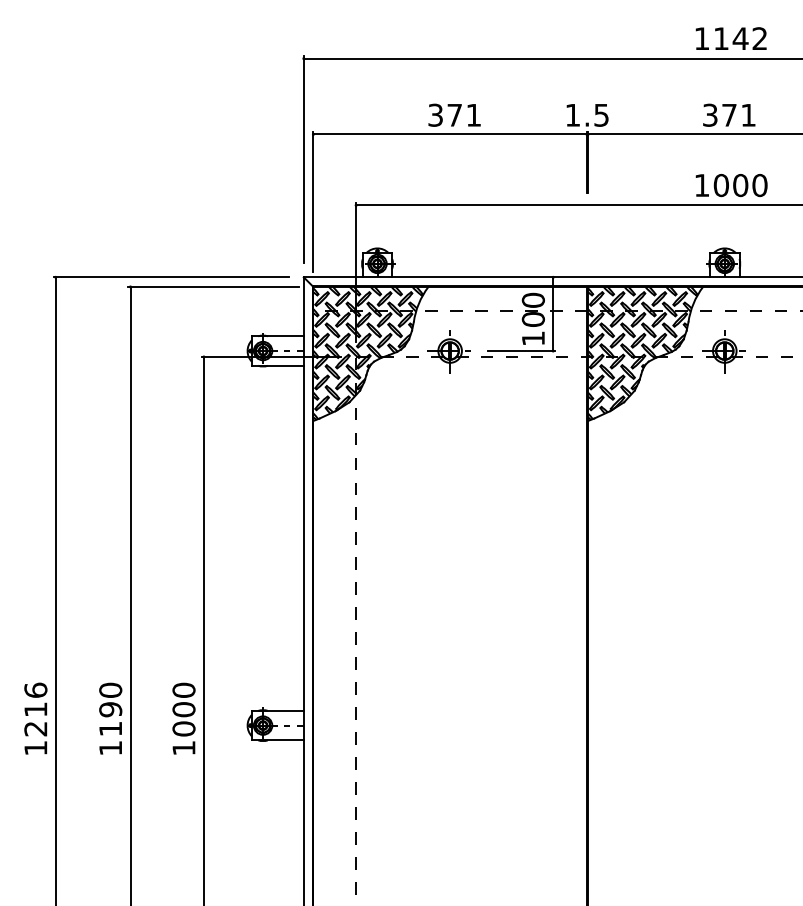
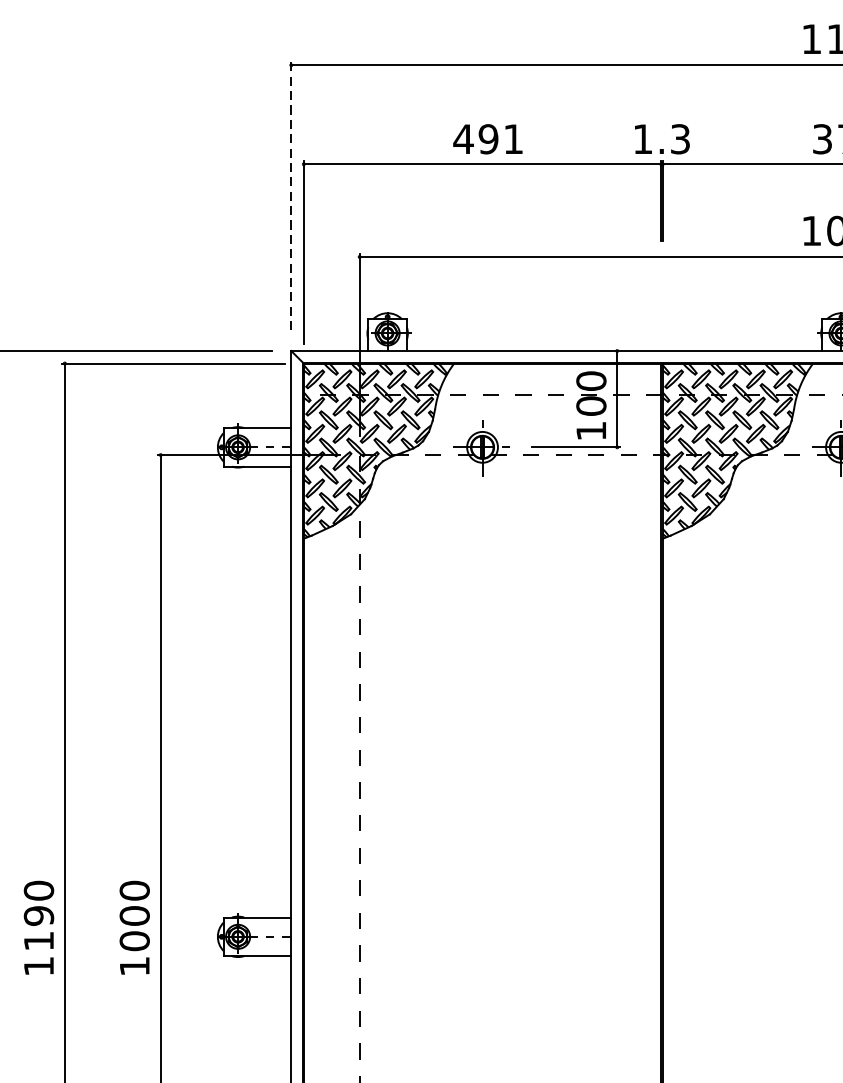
text: (444, 114) -> (475, 138), 371 -> 491
text: (601, 114) -> (680, 138), 1.5 -> 1.3
line: (303, 160) -> (290, 198), solid -> dashed

